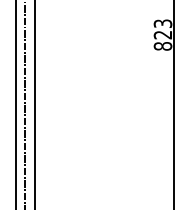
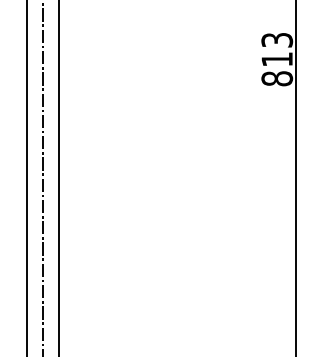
text: (162, 35) -> (276, 60), 823 -> 813

